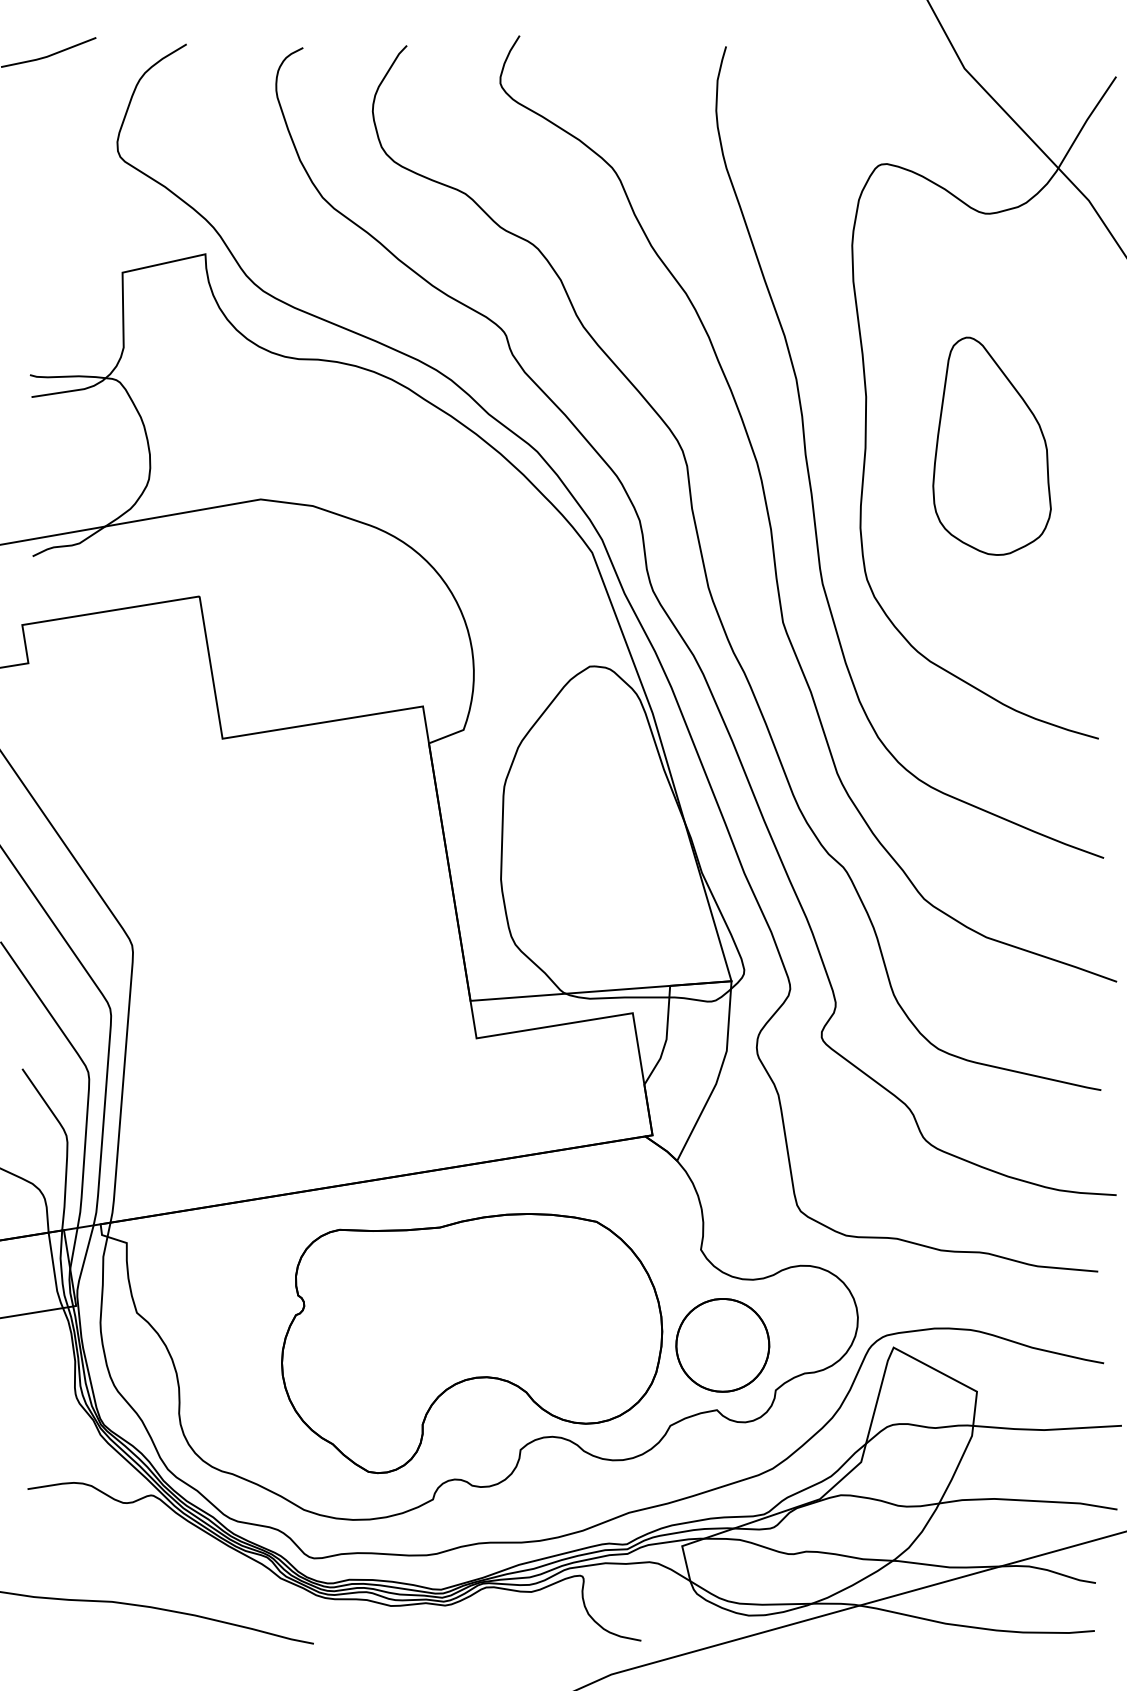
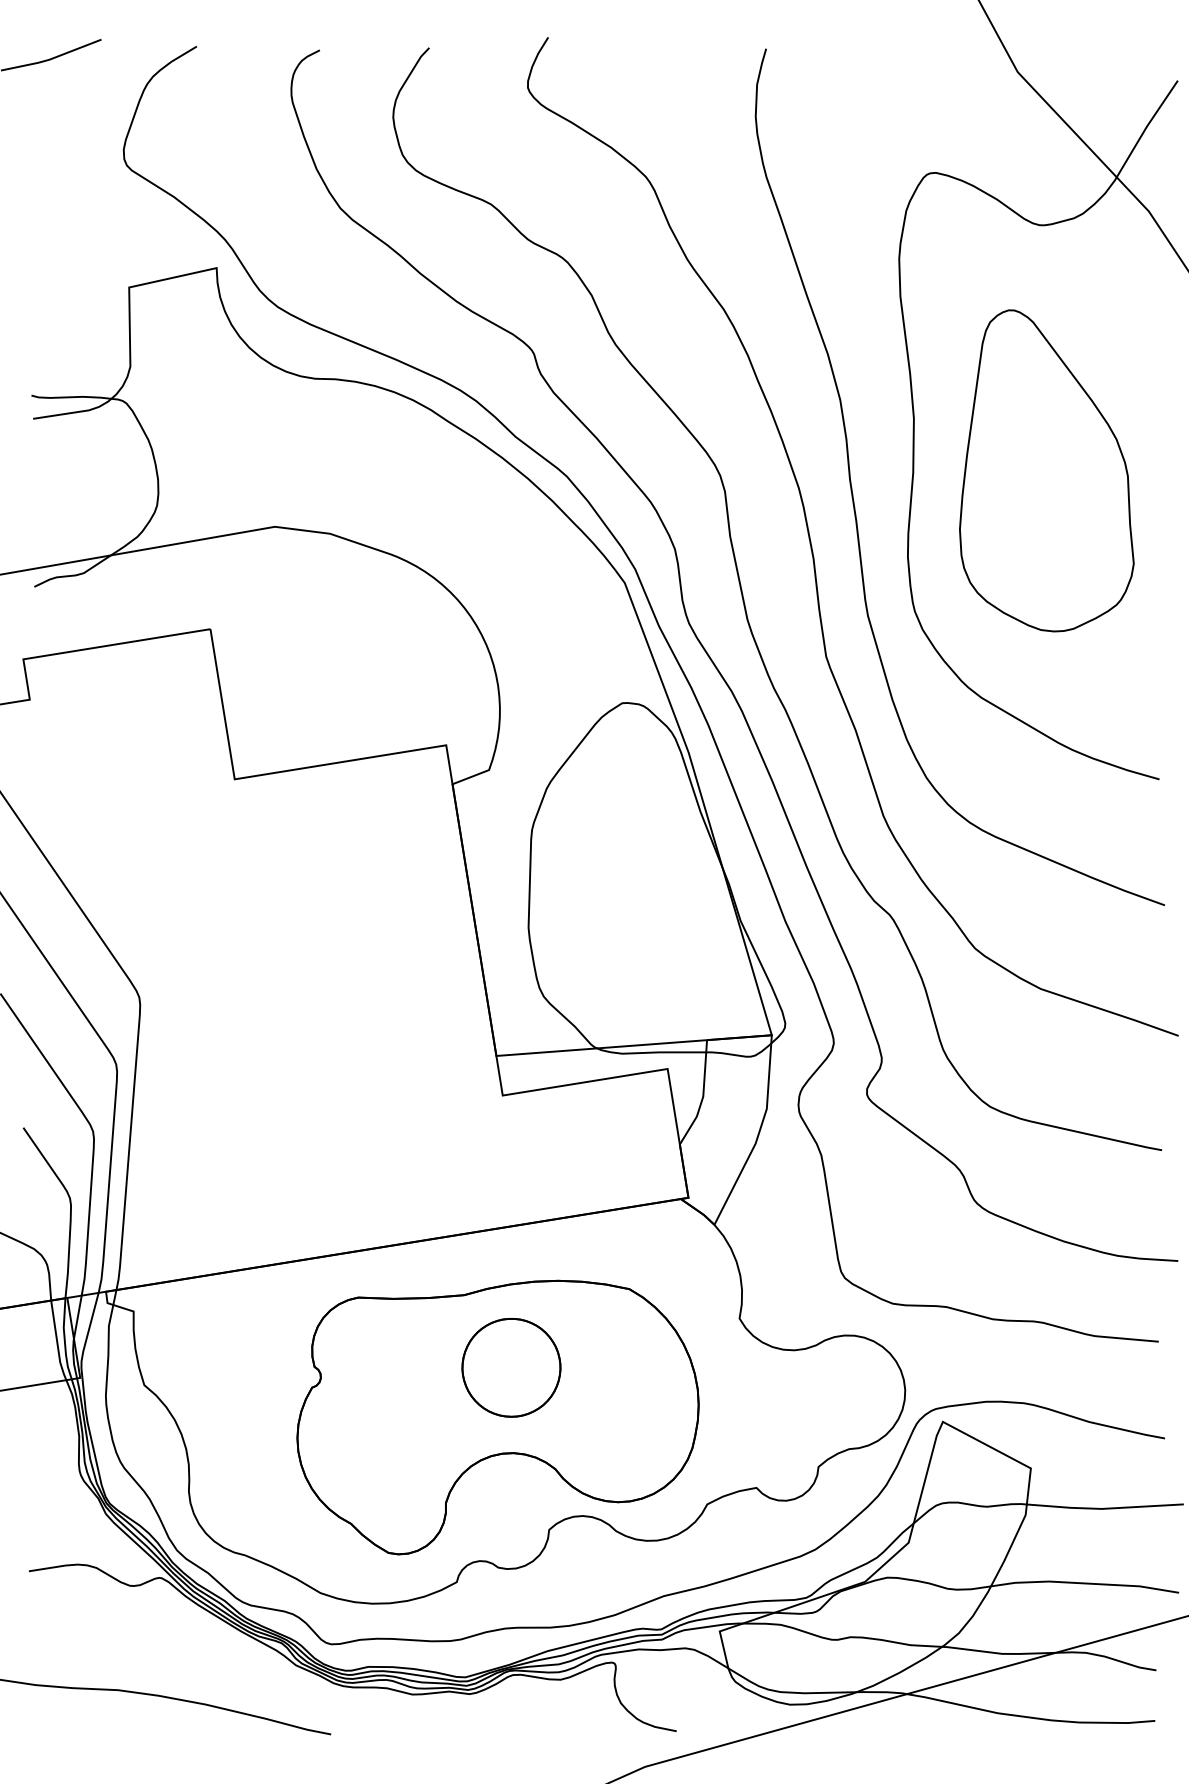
part: (991, 445) -> (1046, 469), size x1.4
part: (722, 1345) -> (511, 1367), moved

